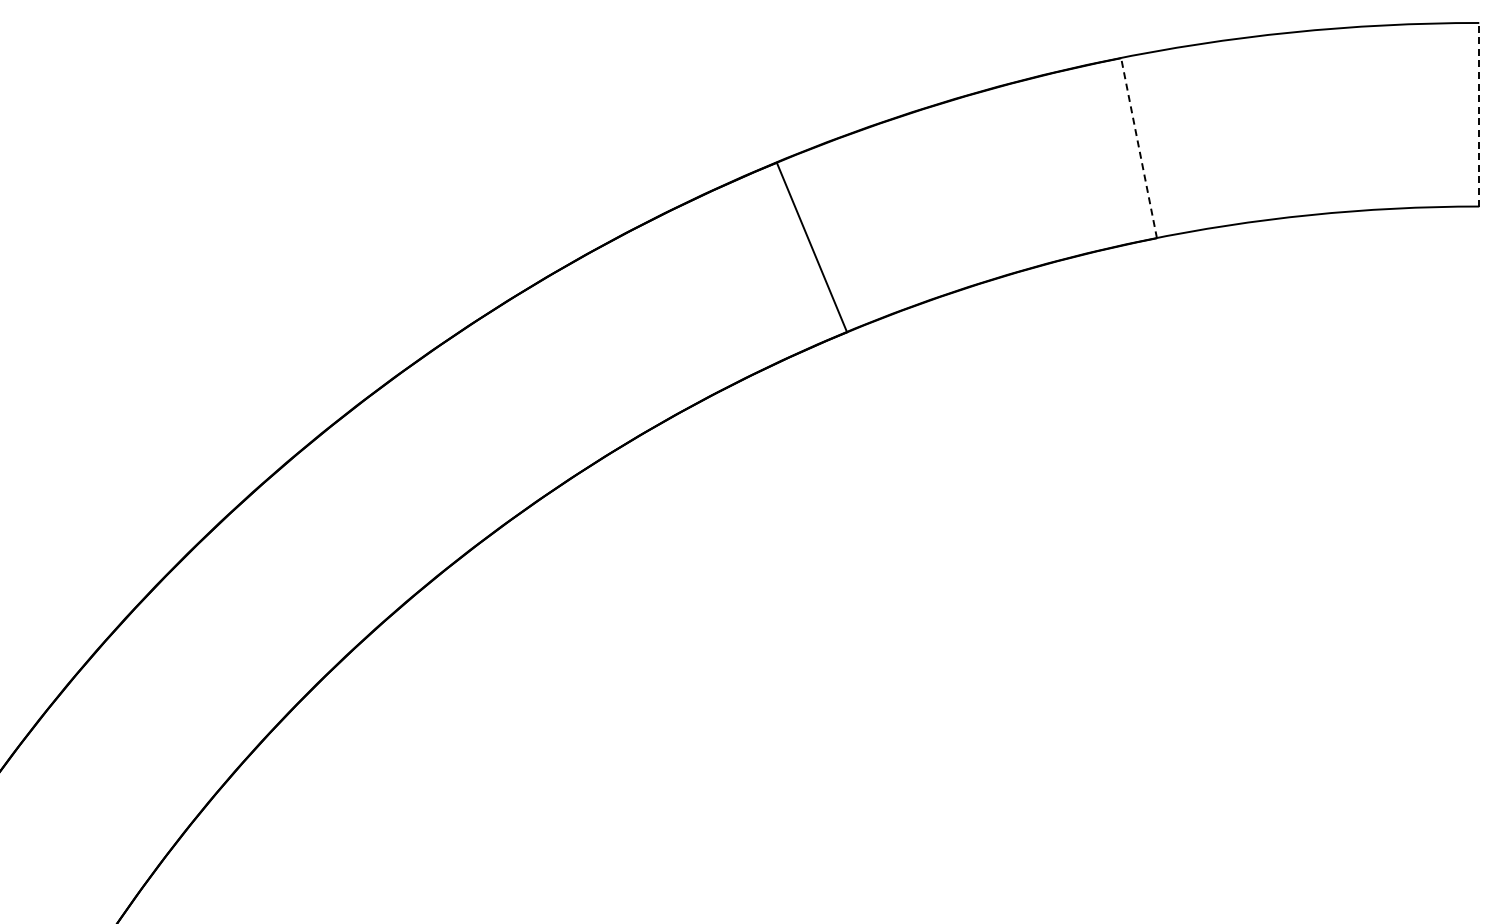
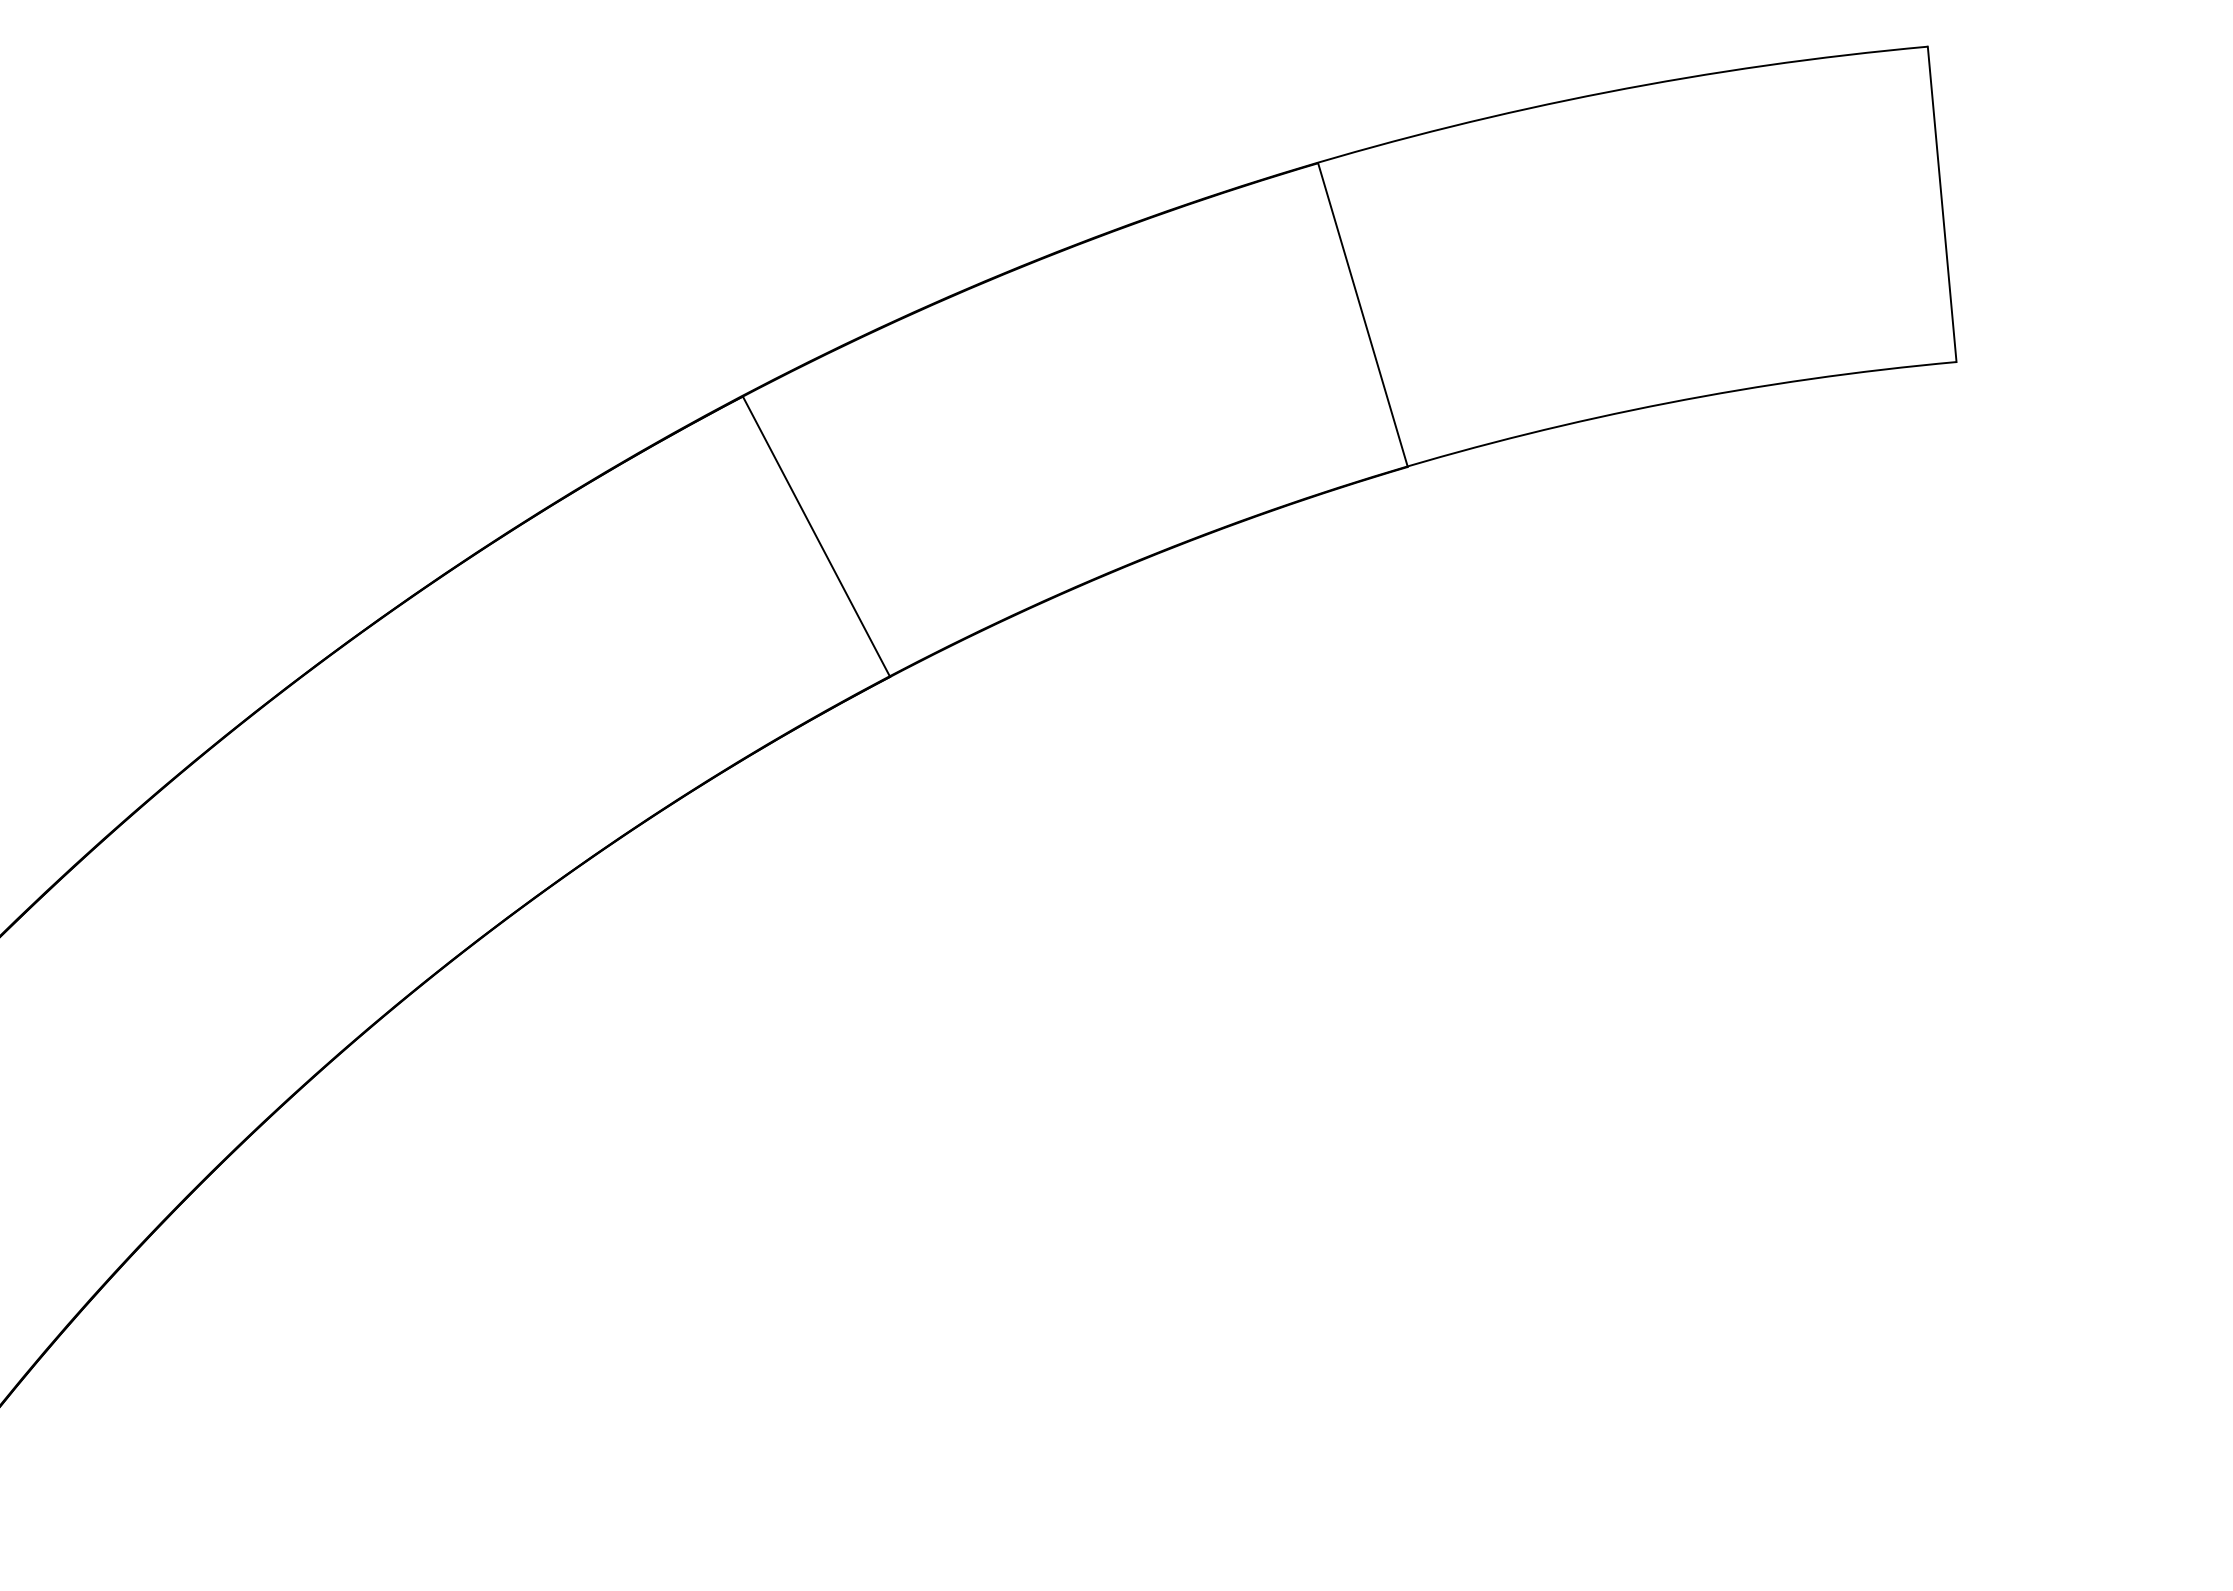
line: (1479, 114) -> (1942, 203), dashed -> solid
line: (1139, 148) -> (1363, 315), dashed -> solid

